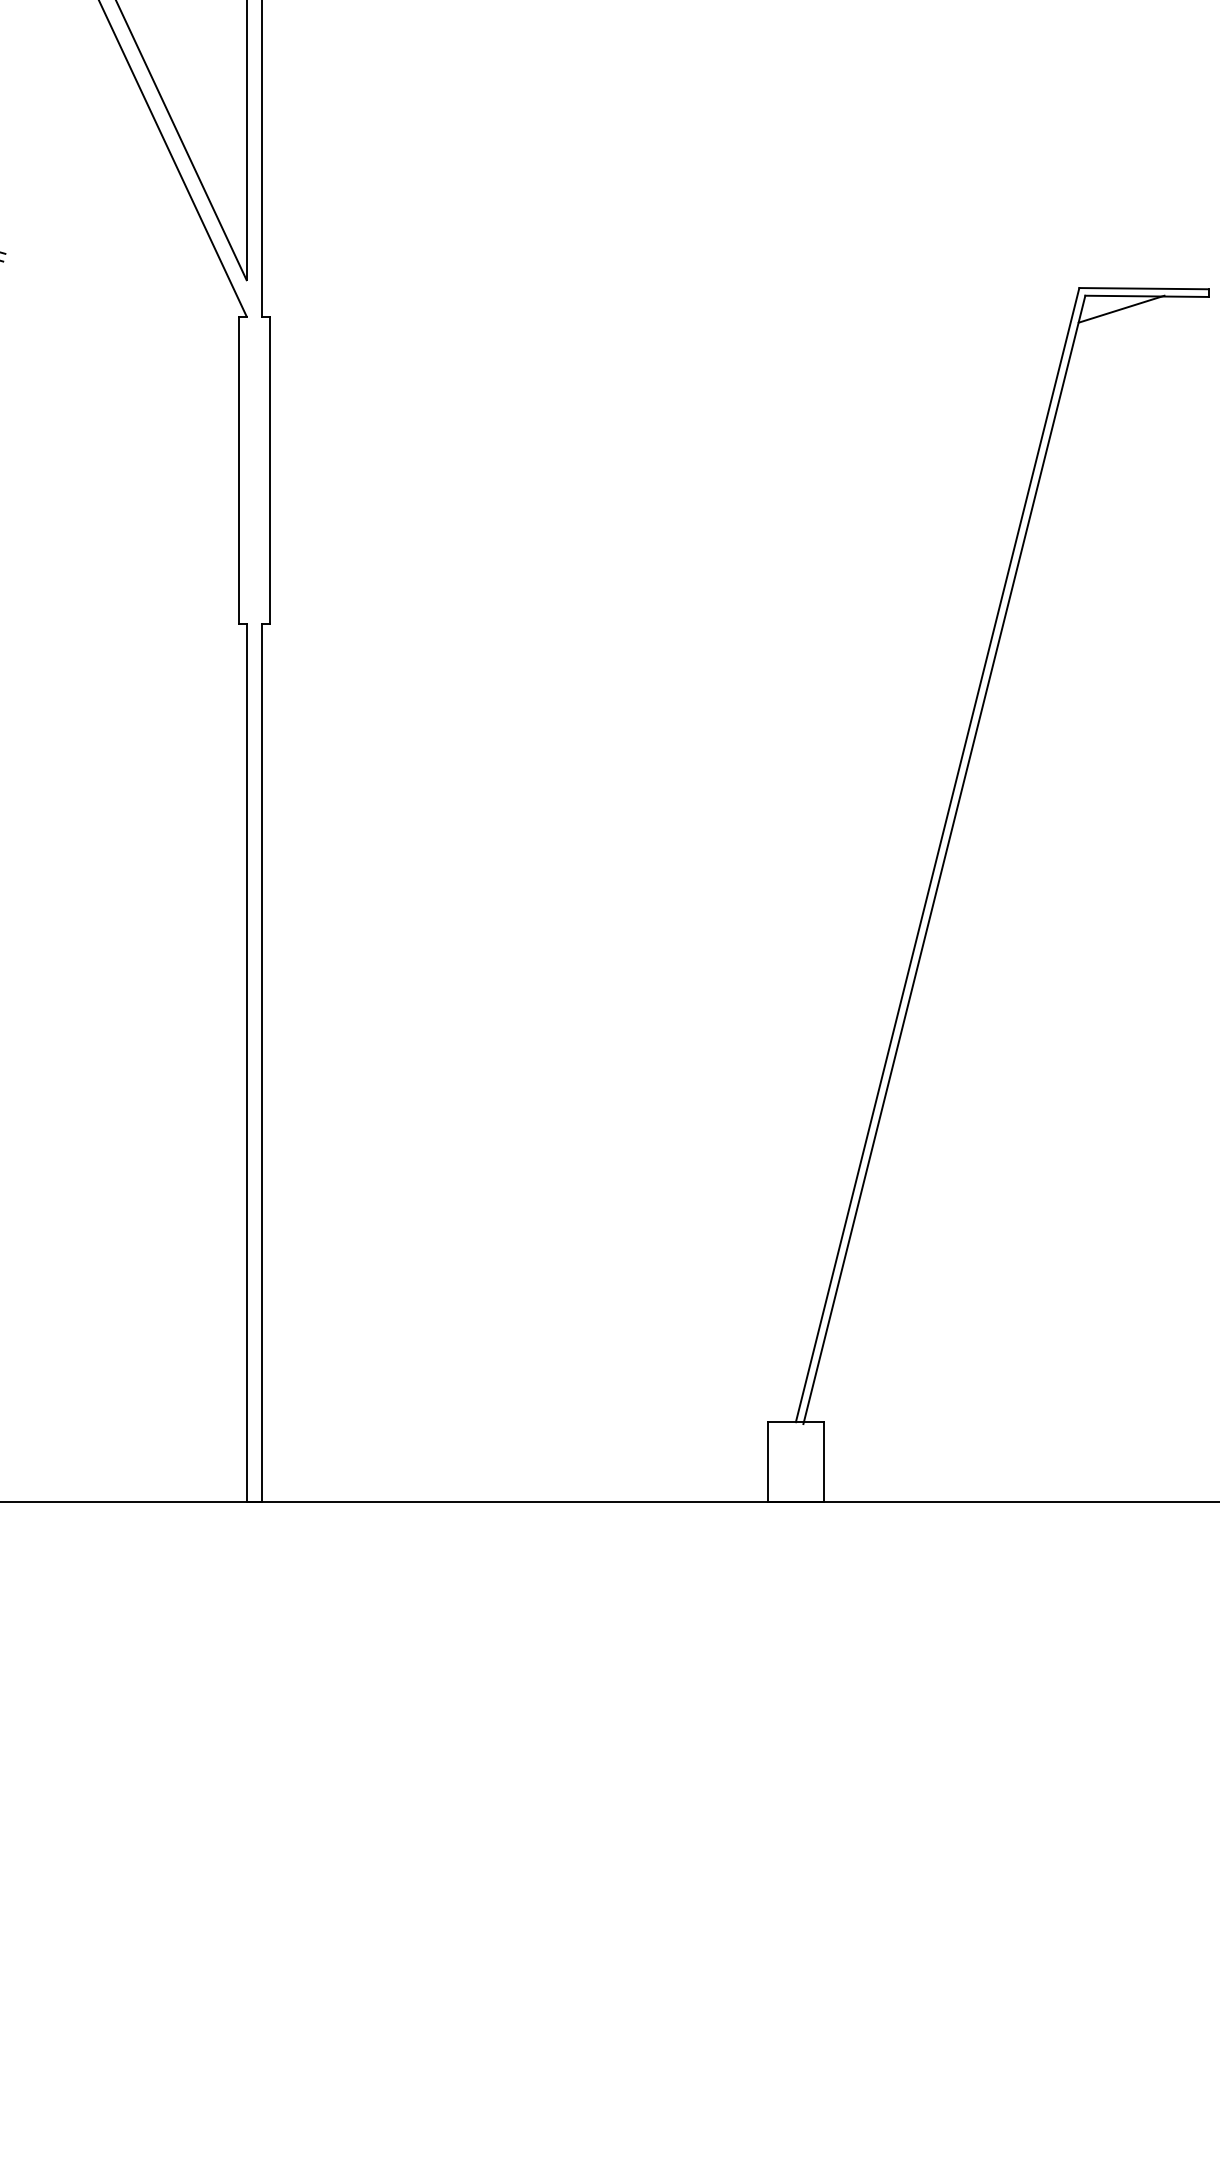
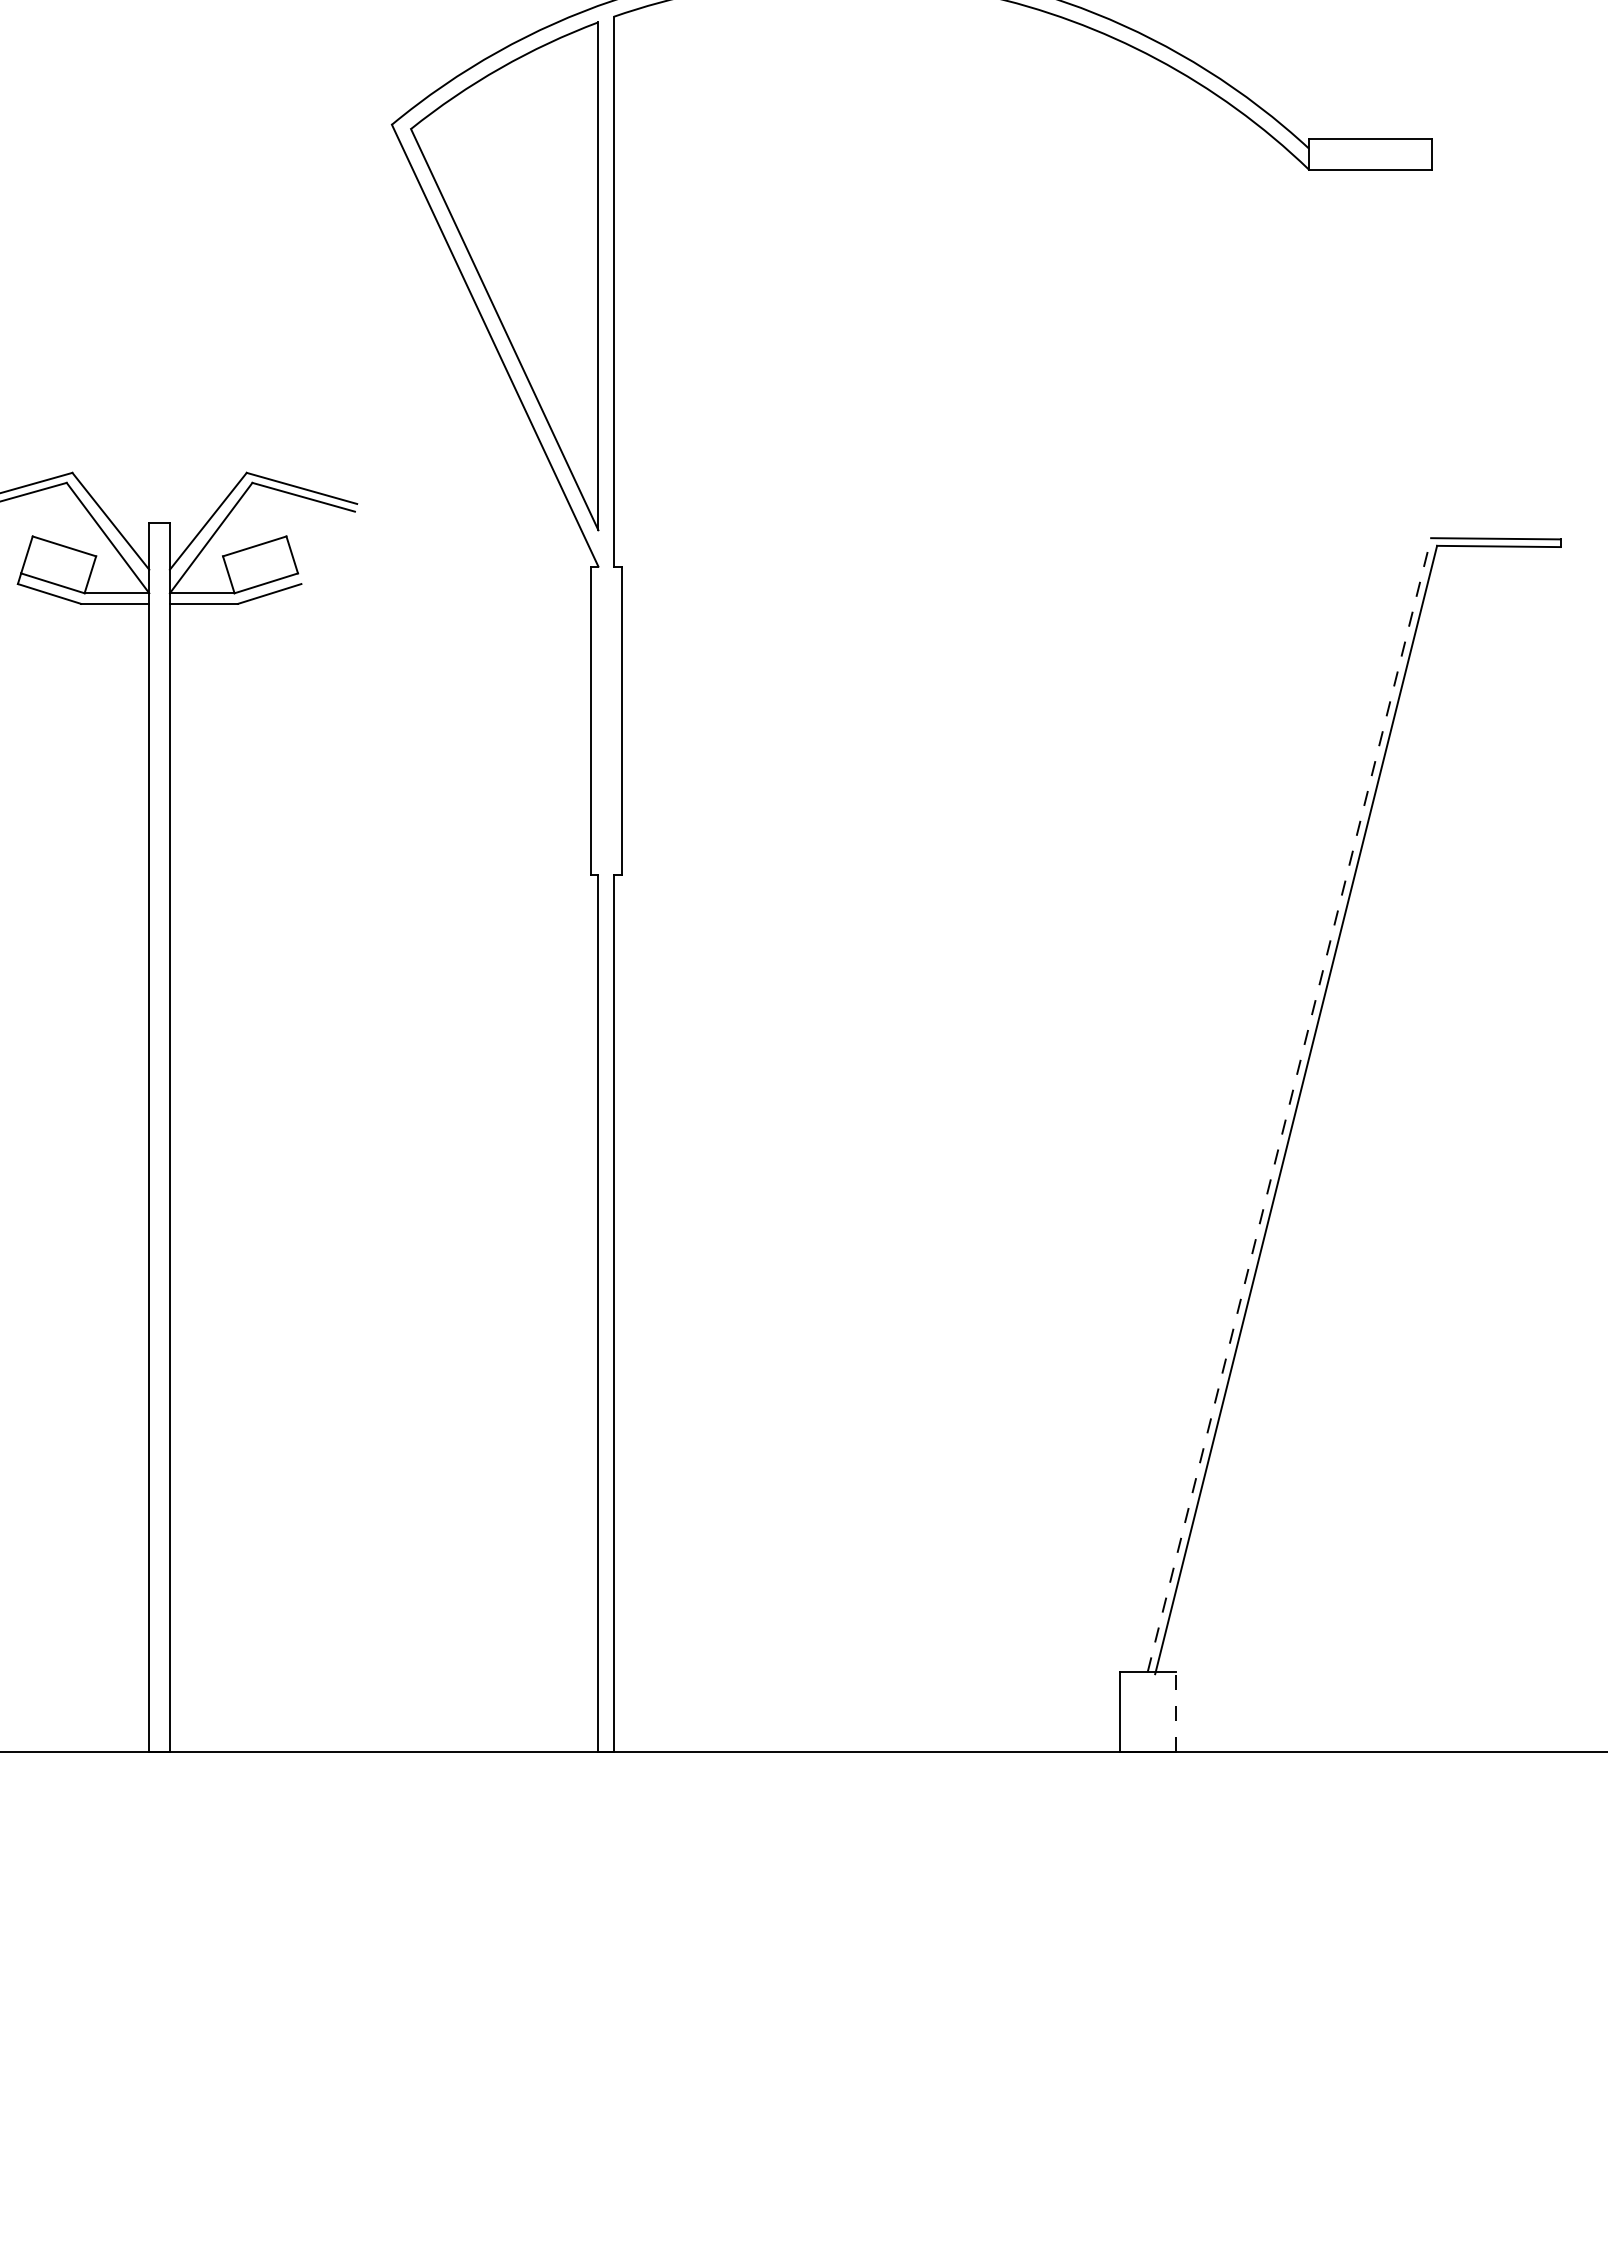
line: (1121, 308) -> (1473, 558), removed
line: (937, 855) -> (1289, 1105), solid -> dashed
line: (824, 1462) -> (1176, 1712), solid -> dashed

